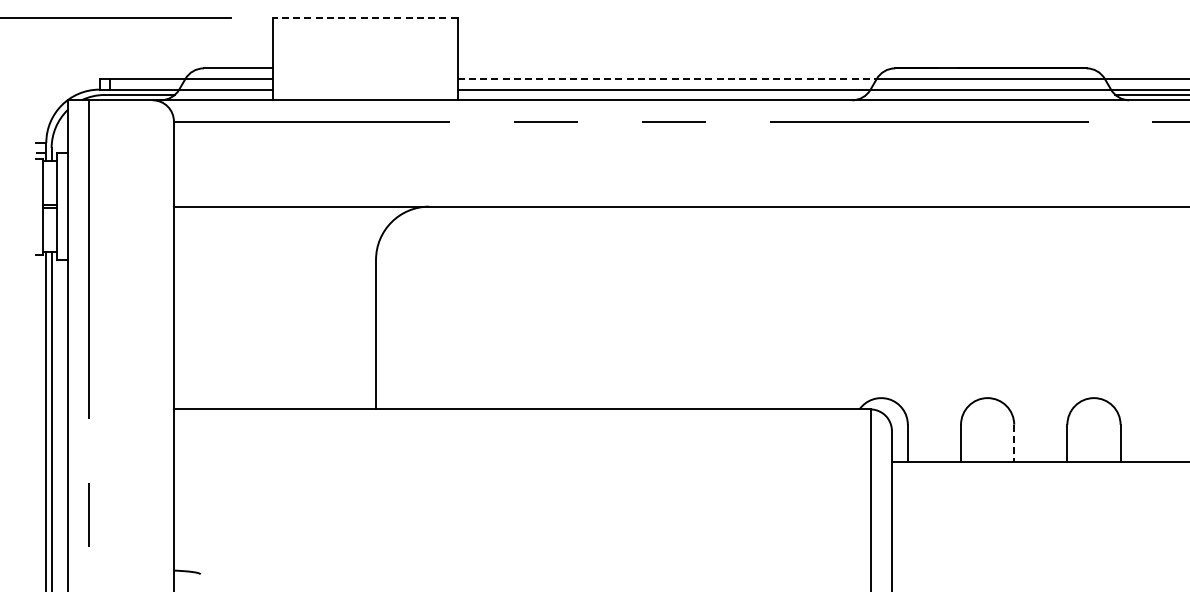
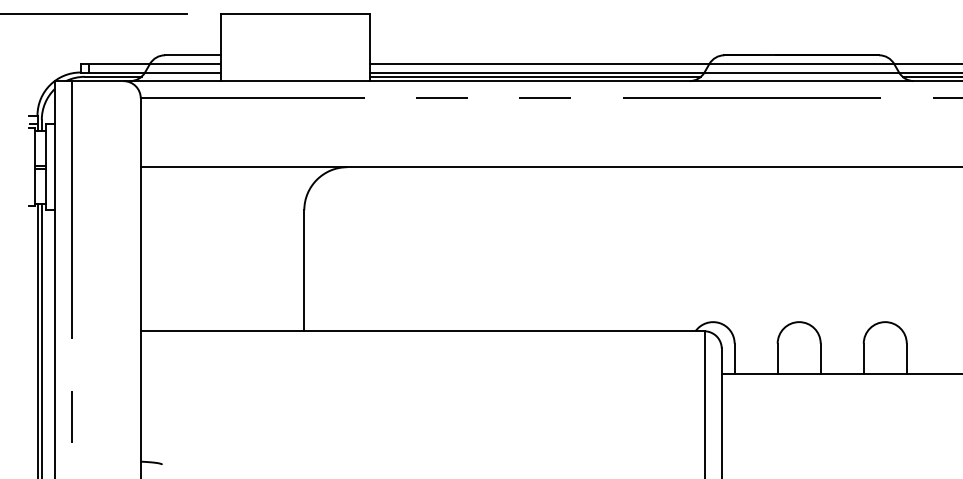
line: (364, 17) -> (294, 14), dashed -> solid
line: (667, 79) -> (540, 64), dashed -> solid
line: (661, 94) -> (535, 76), added
line: (1014, 443) -> (820, 358), dashed -> solid

